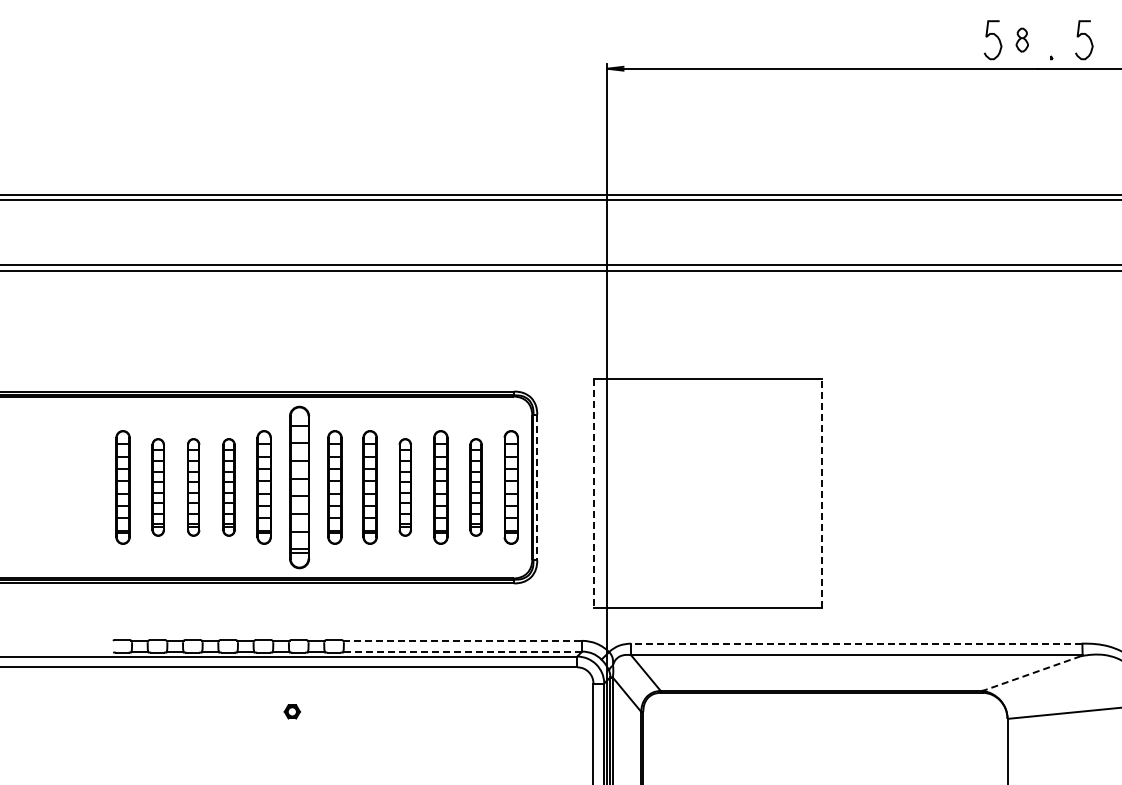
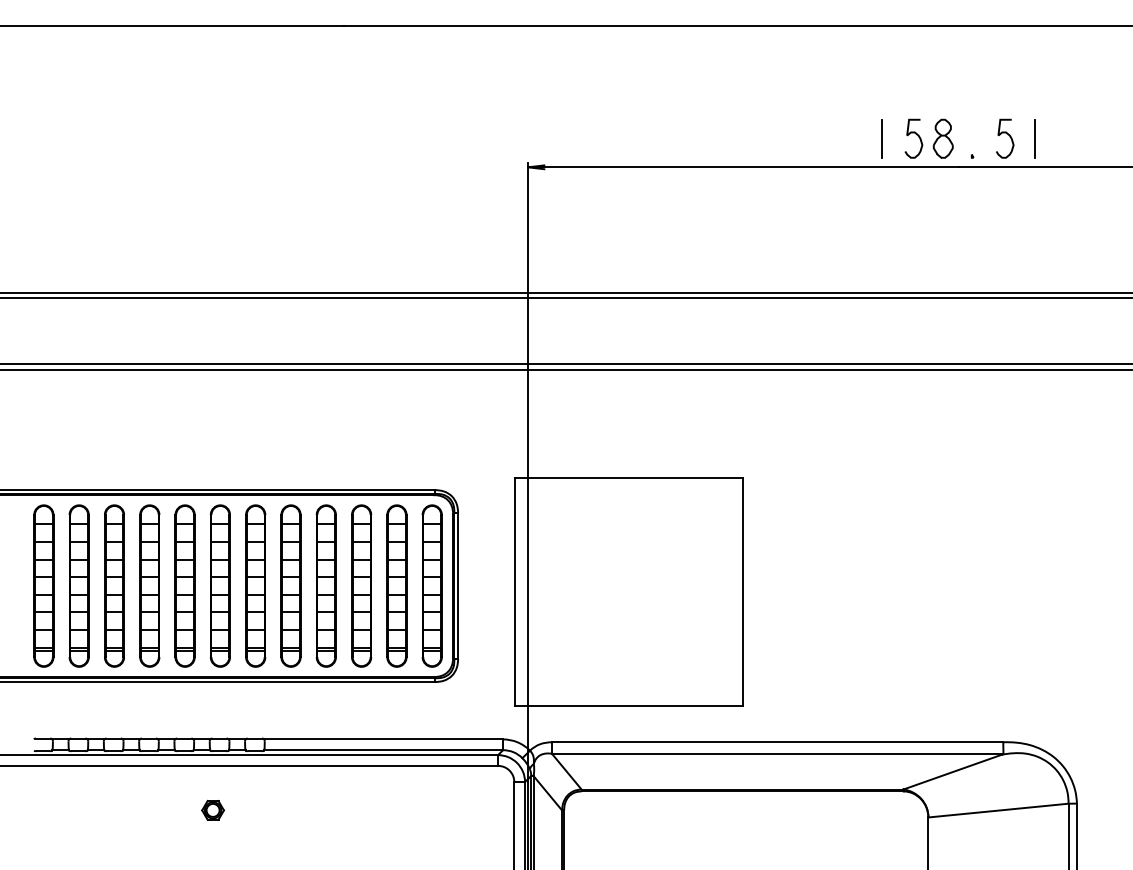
line: (961, 39) -> (882, 138), added
part: (1021, 39) -> (942, 138), size x1.67
line: (1113, 39) -> (1034, 138), added
part: (122, 486) -> (43, 585), size x1.43
part: (157, 486) -> (78, 585), size x1.67
part: (193, 486) -> (114, 585), size x1.67
part: (228, 486) -> (149, 585), size x1.67
part: (263, 486) -> (184, 585), size x1.43
part: (334, 486) -> (255, 585), size x1.43
part: (369, 486) -> (290, 585), size x1.43
part: (404, 486) -> (325, 585), size x1.67
part: (440, 486) -> (361, 585), size x1.43
part: (475, 486) -> (396, 585), size x1.67
part: (510, 486) -> (431, 585), size x1.43
line: (537, 487) -> (458, 586), dashed -> solid
line: (821, 492) -> (742, 591), dashed -> solid
line: (593, 493) -> (514, 592), dashed -> solid
line: (463, 640) -> (384, 739), dashed -> solid
line: (856, 643) -> (777, 742), dashed -> solid
line: (462, 651) -> (383, 750), dashed -> solid
line: (1031, 673) -> (952, 772), dashed -> solid
part: (292, 711) -> (213, 810), size x1.43

